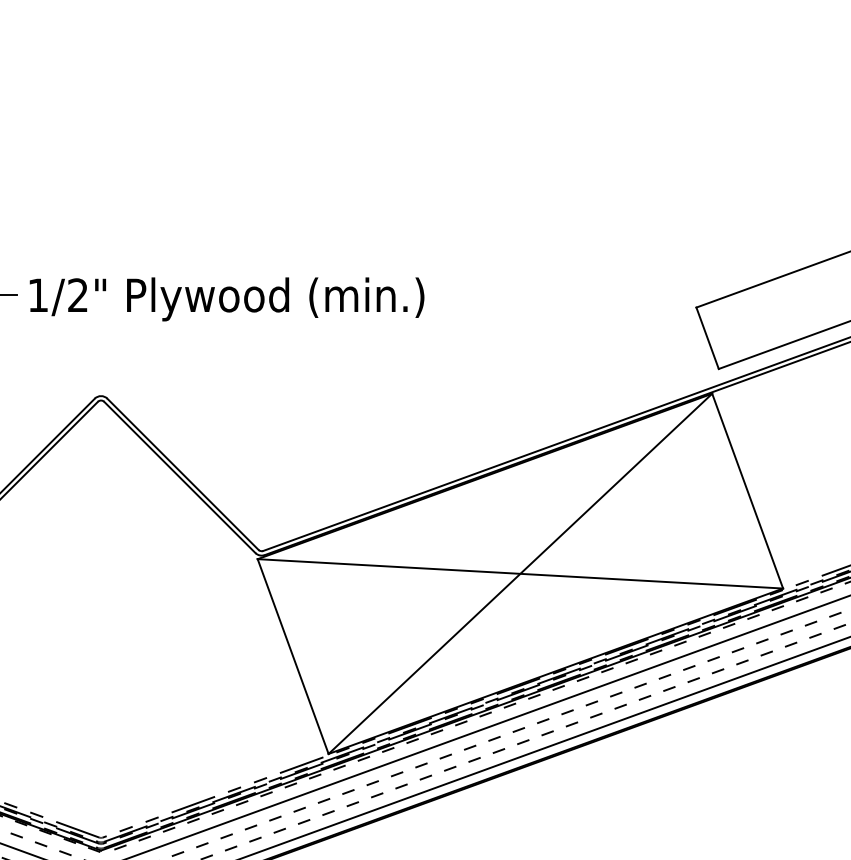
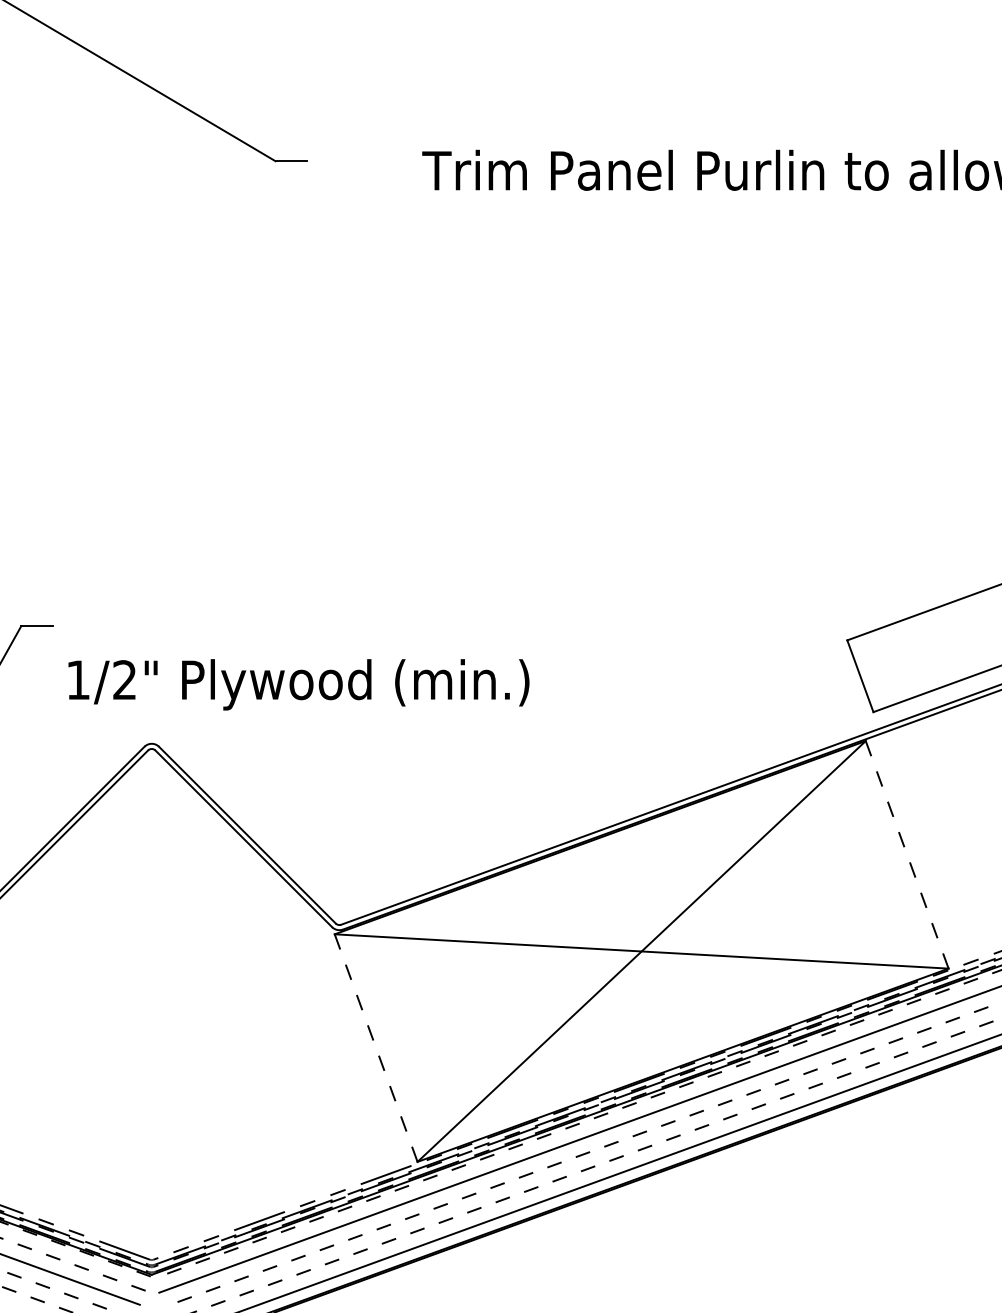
text: (226, 299) -> (298, 684), moved
line: (747, 491) -> (907, 855), solid -> dashed
line: (292, 656) -> (375, 1047), solid -> dashed

